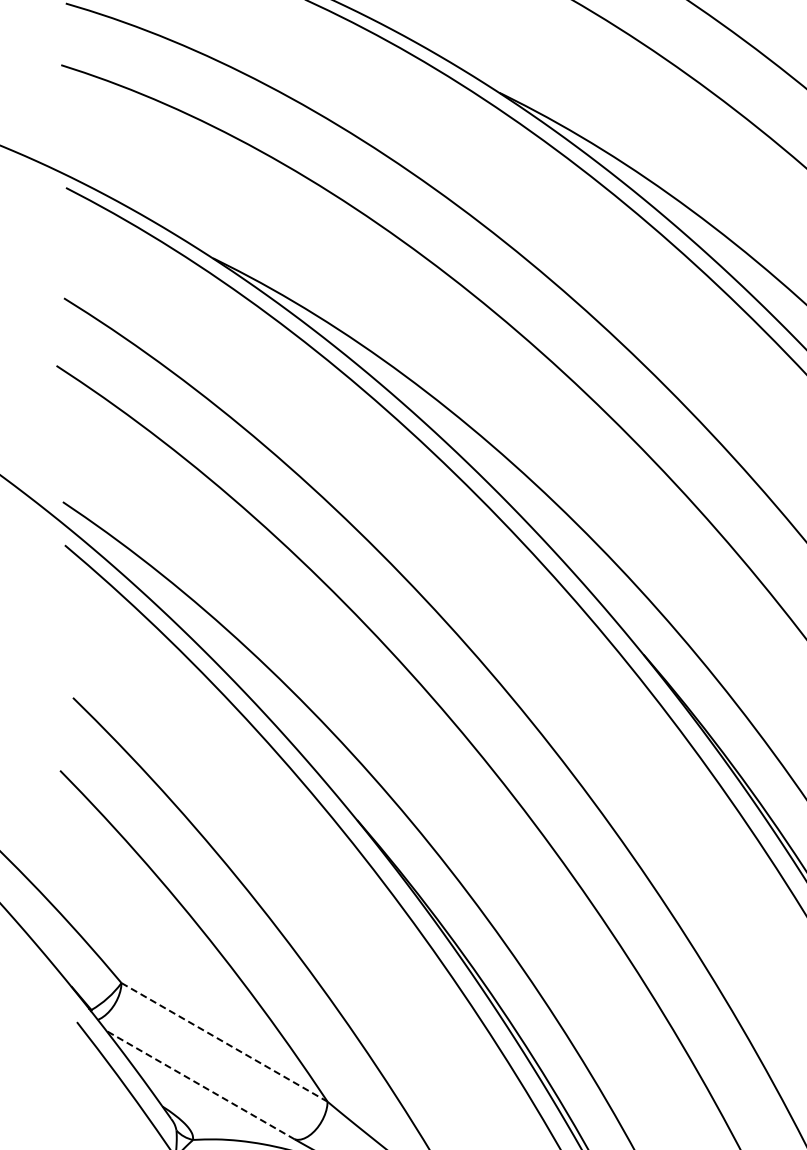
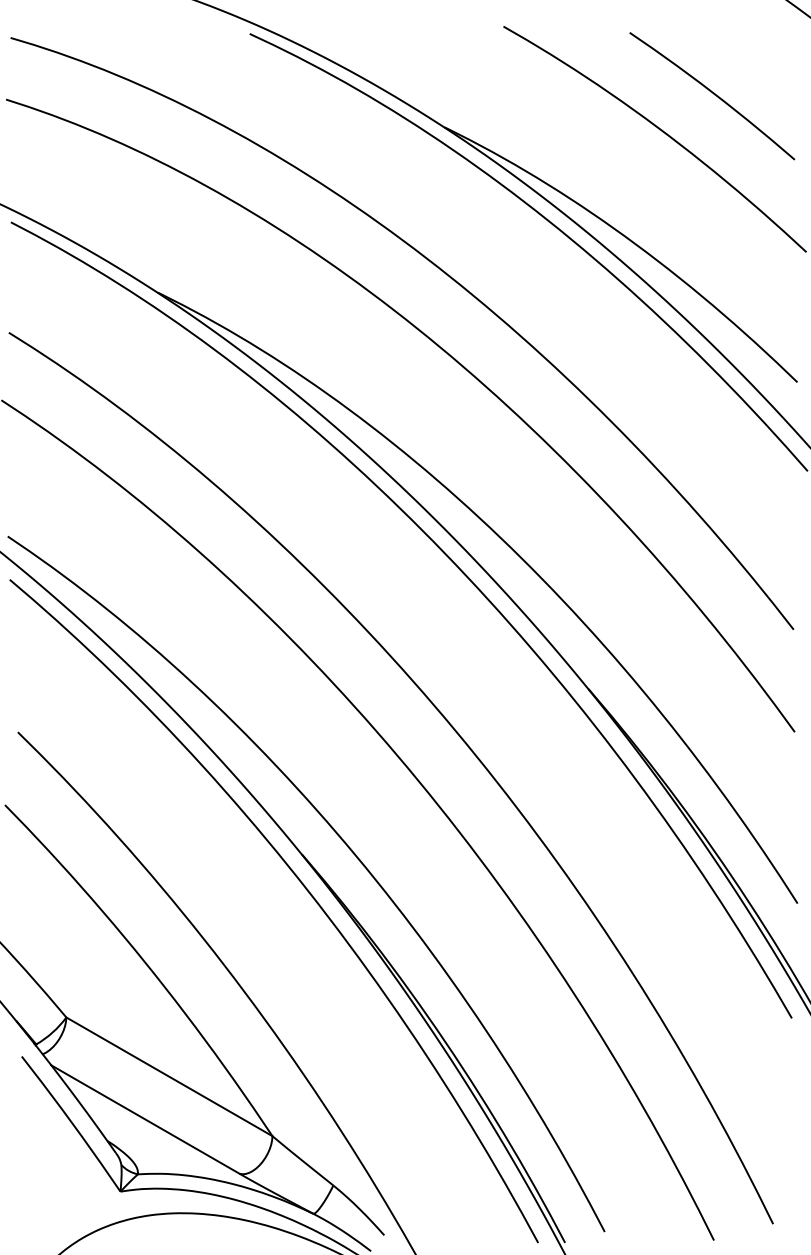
line: (224, 1042) -> (169, 1076), dashed -> solid
line: (200, 1085) -> (145, 1119), dashed -> solid

